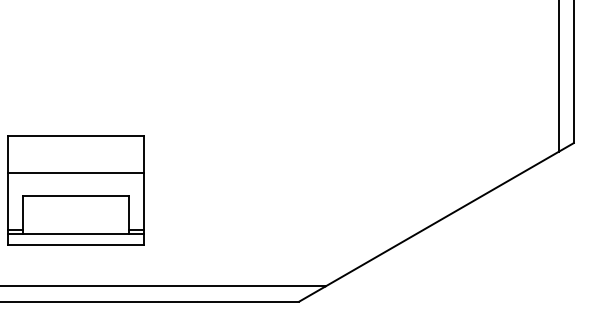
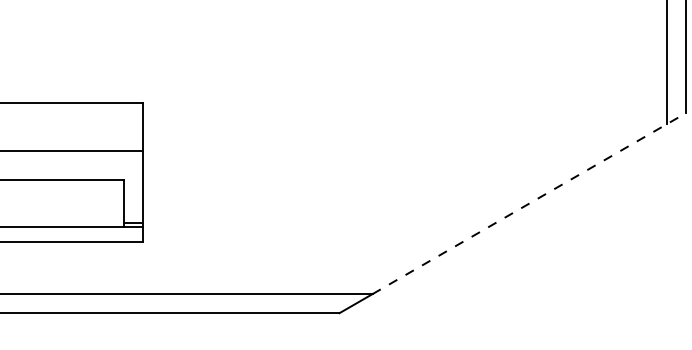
line: (450, 214) -> (530, 203), solid -> dashed

